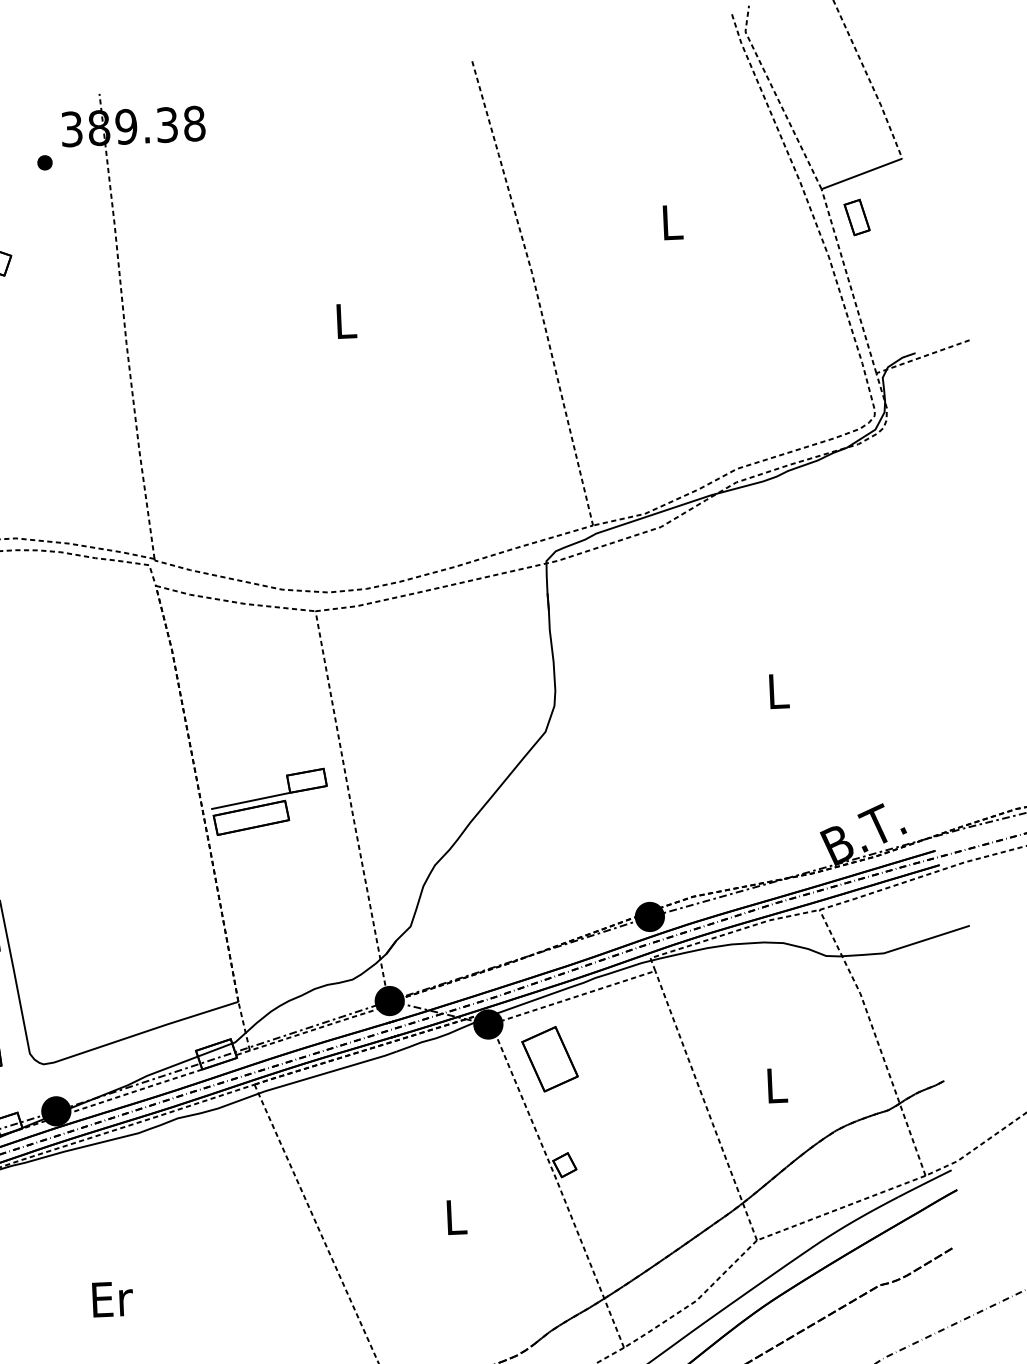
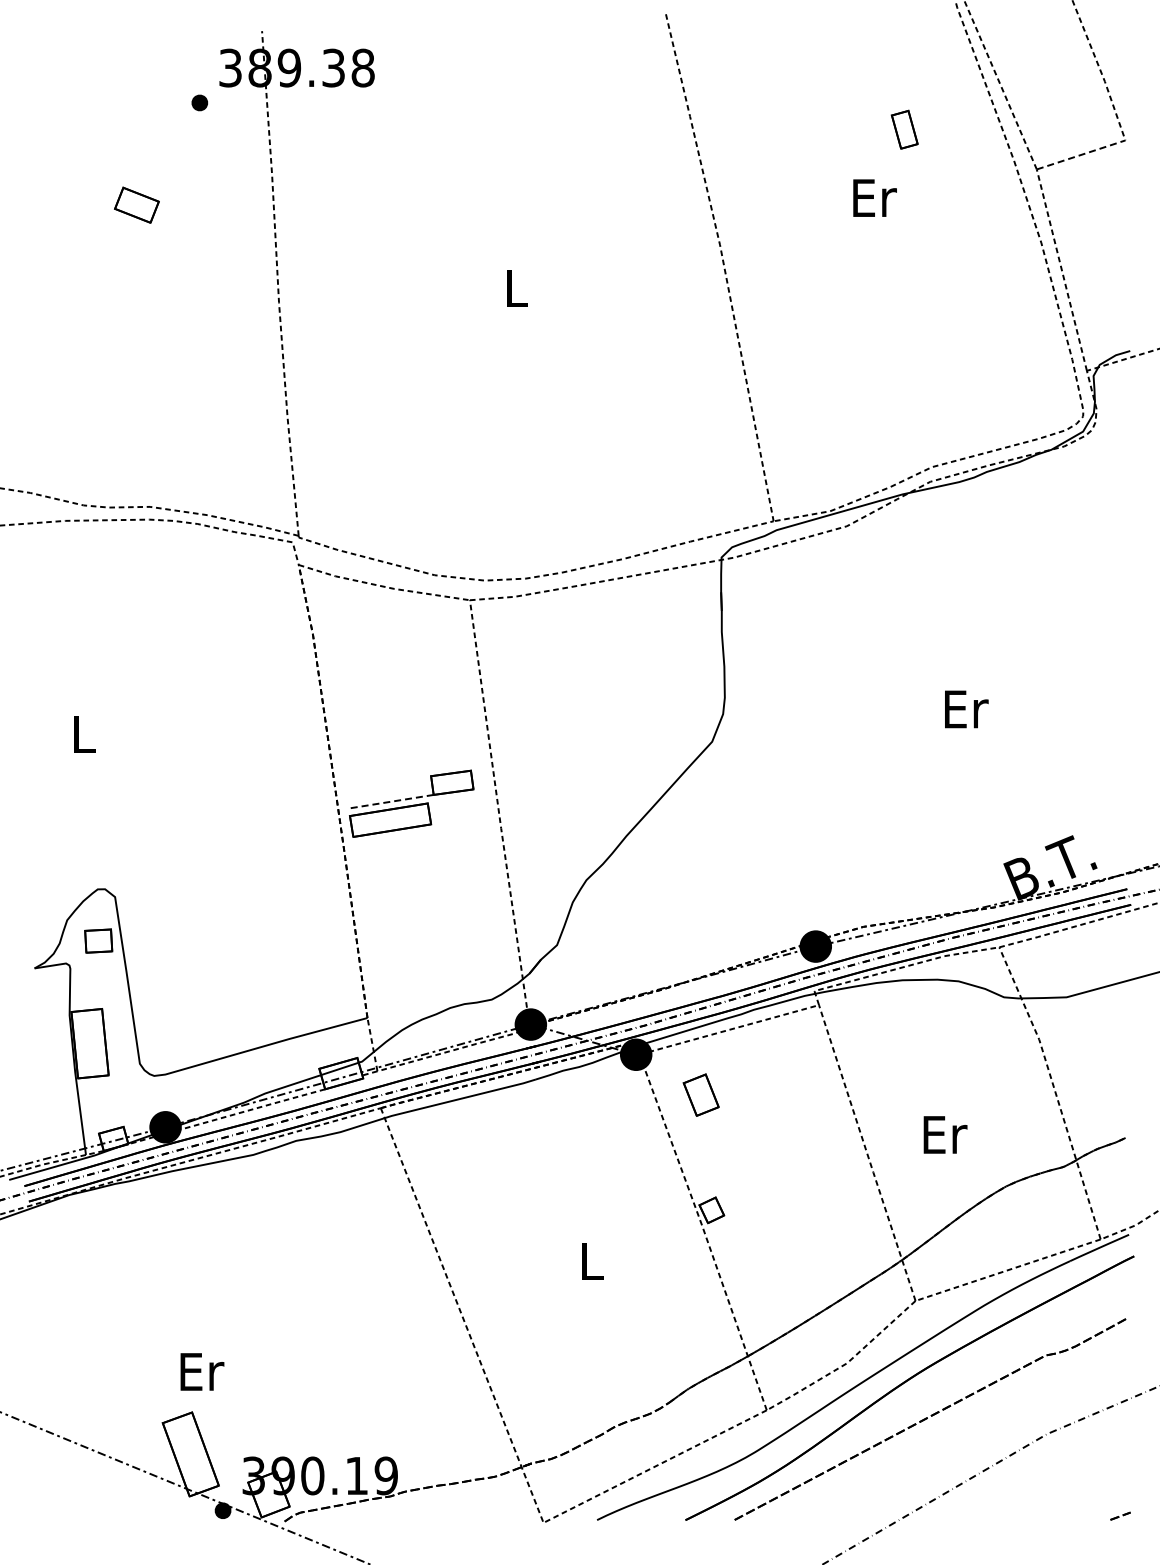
line: (862, 173) -> (1081, 154), solid -> dashed
part: (856, 217) -> (904, 129), moved
text: (672, 221) -> (874, 197), L -> Er
text: (779, 691) -> (966, 709), L -> Er
line: (250, 800) -> (390, 801), solid -> dashed
part: (550, 1058) -> (701, 1094), size x0.6
text: (777, 1085) -> (945, 1134), L -> Er
text: (112, 1298) -> (202, 1371), moved

